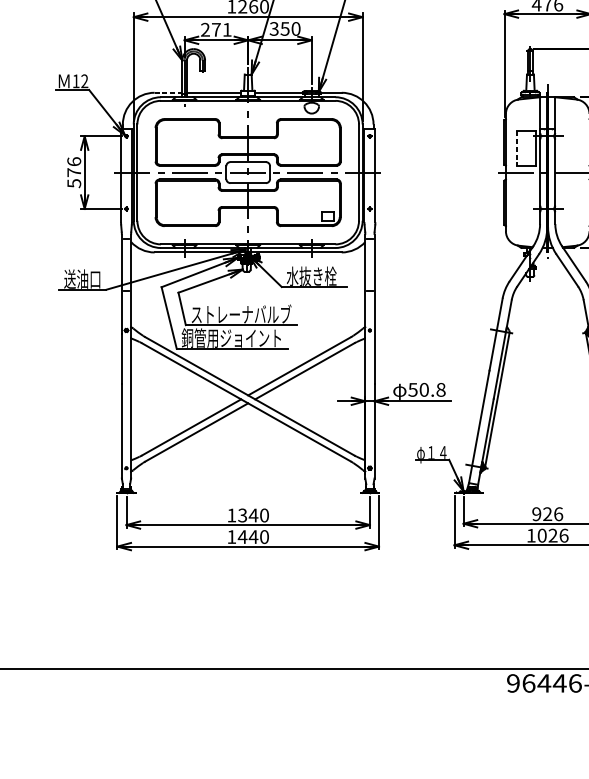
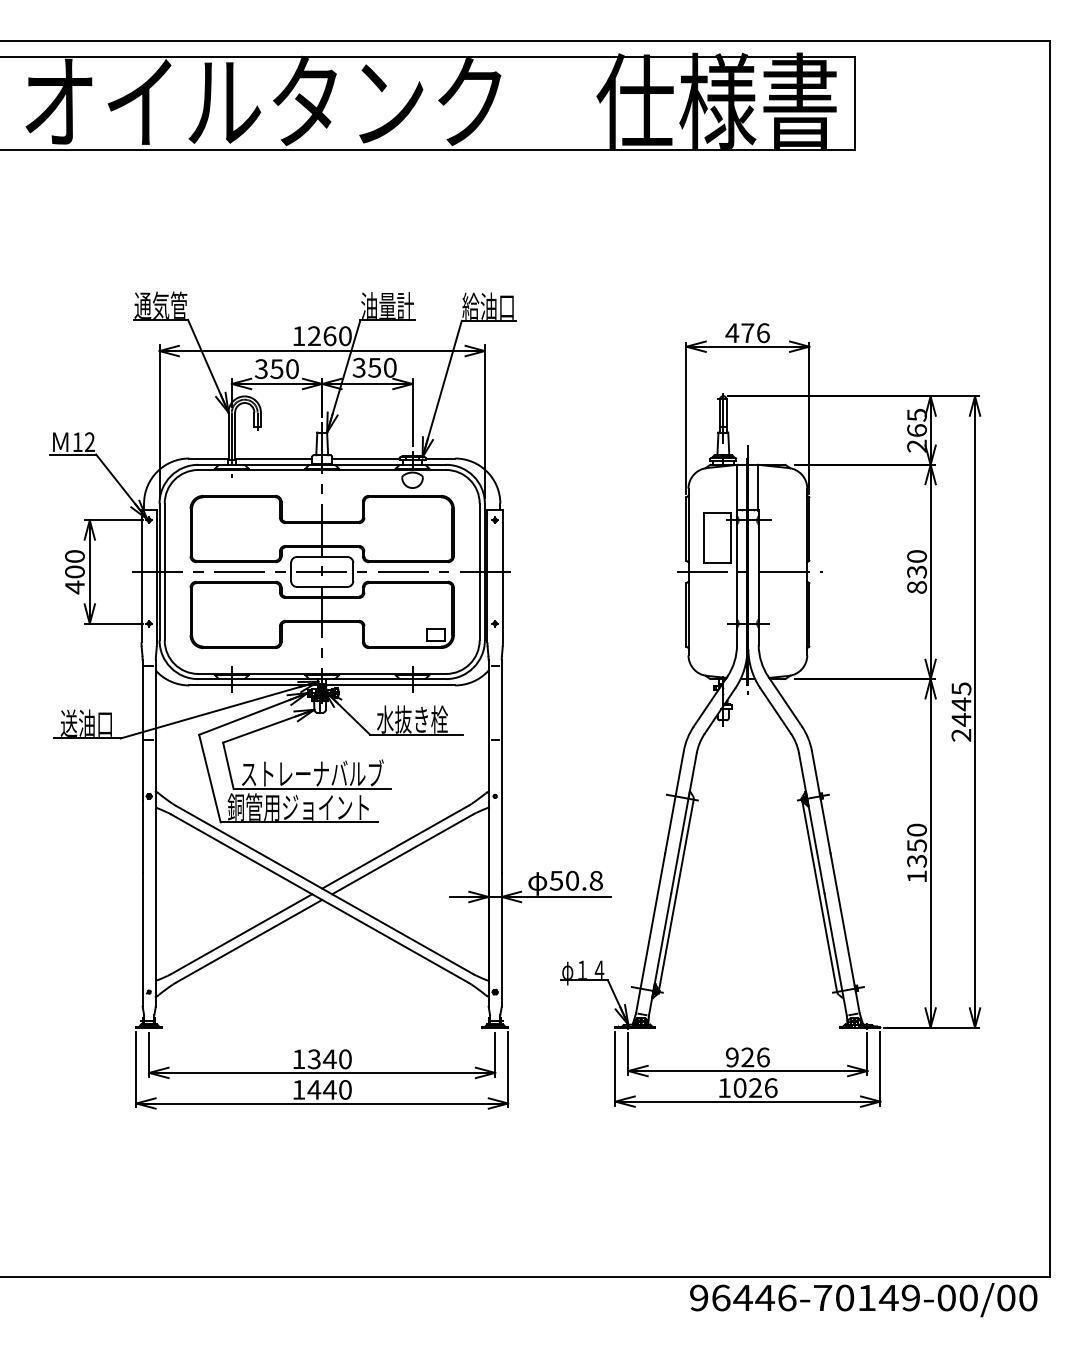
text: (216, 30) -> (276, 369), 271 -> 350
line: (168, 92) -> (208, 458), dashed -> solid
line: (516, 149) -> (703, 538), dashed -> solid
text: (73, 172) -> (74, 572), 576 -> 400

